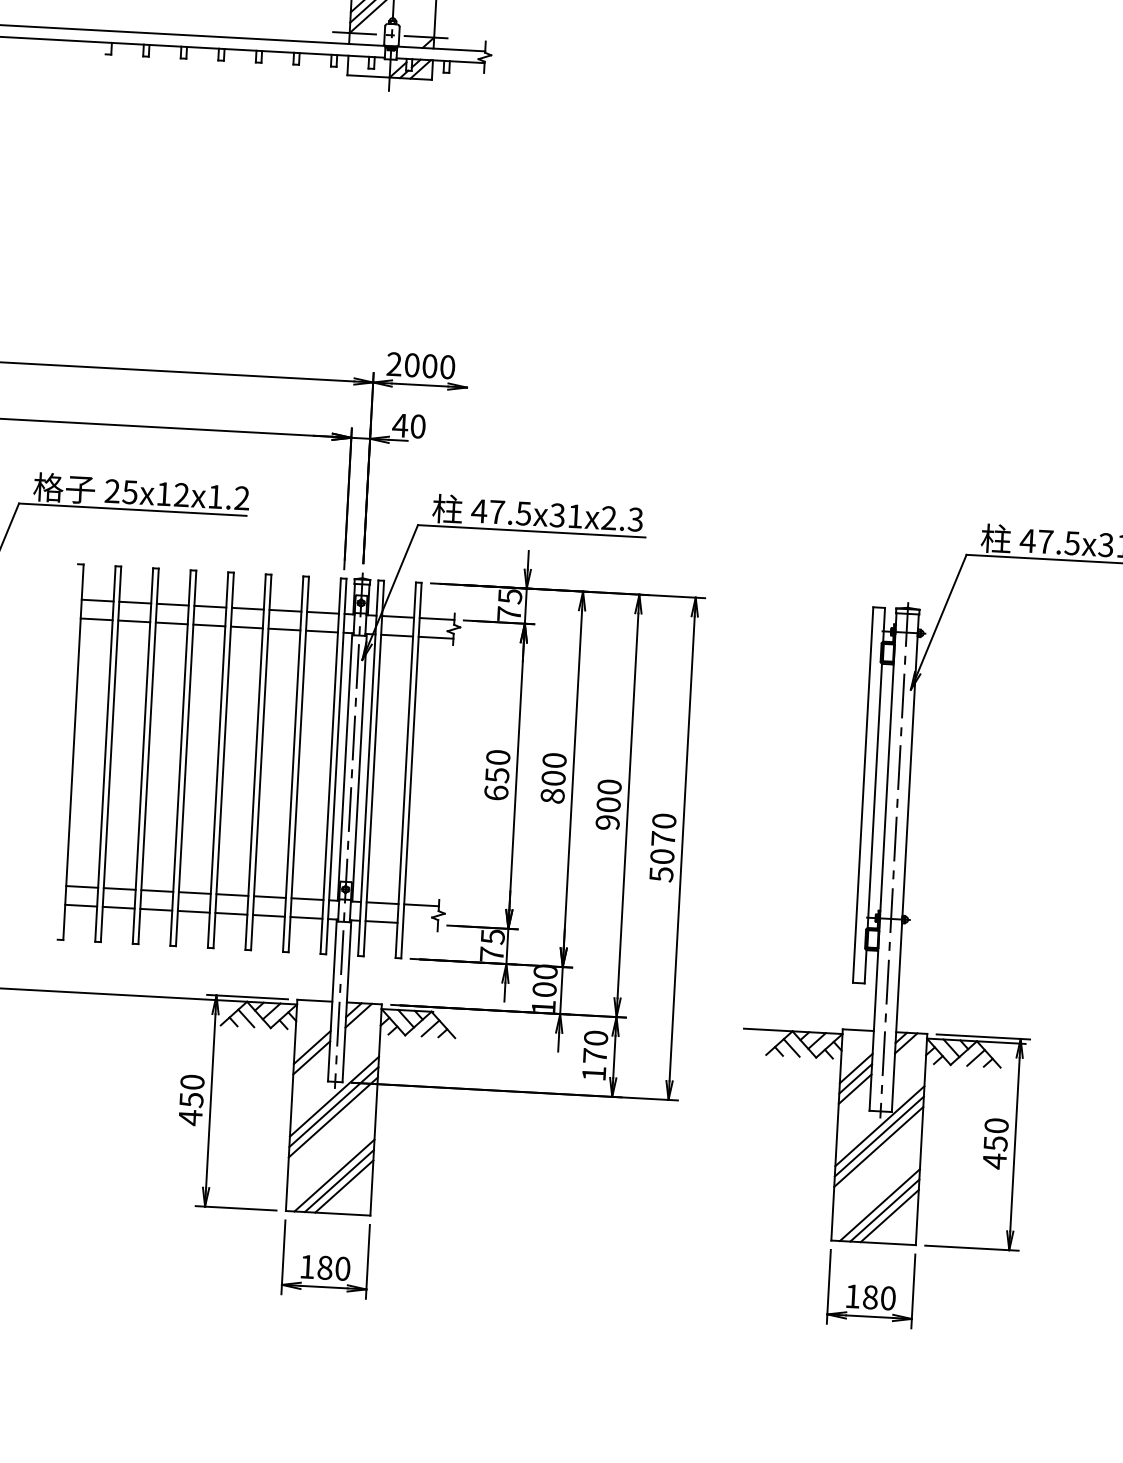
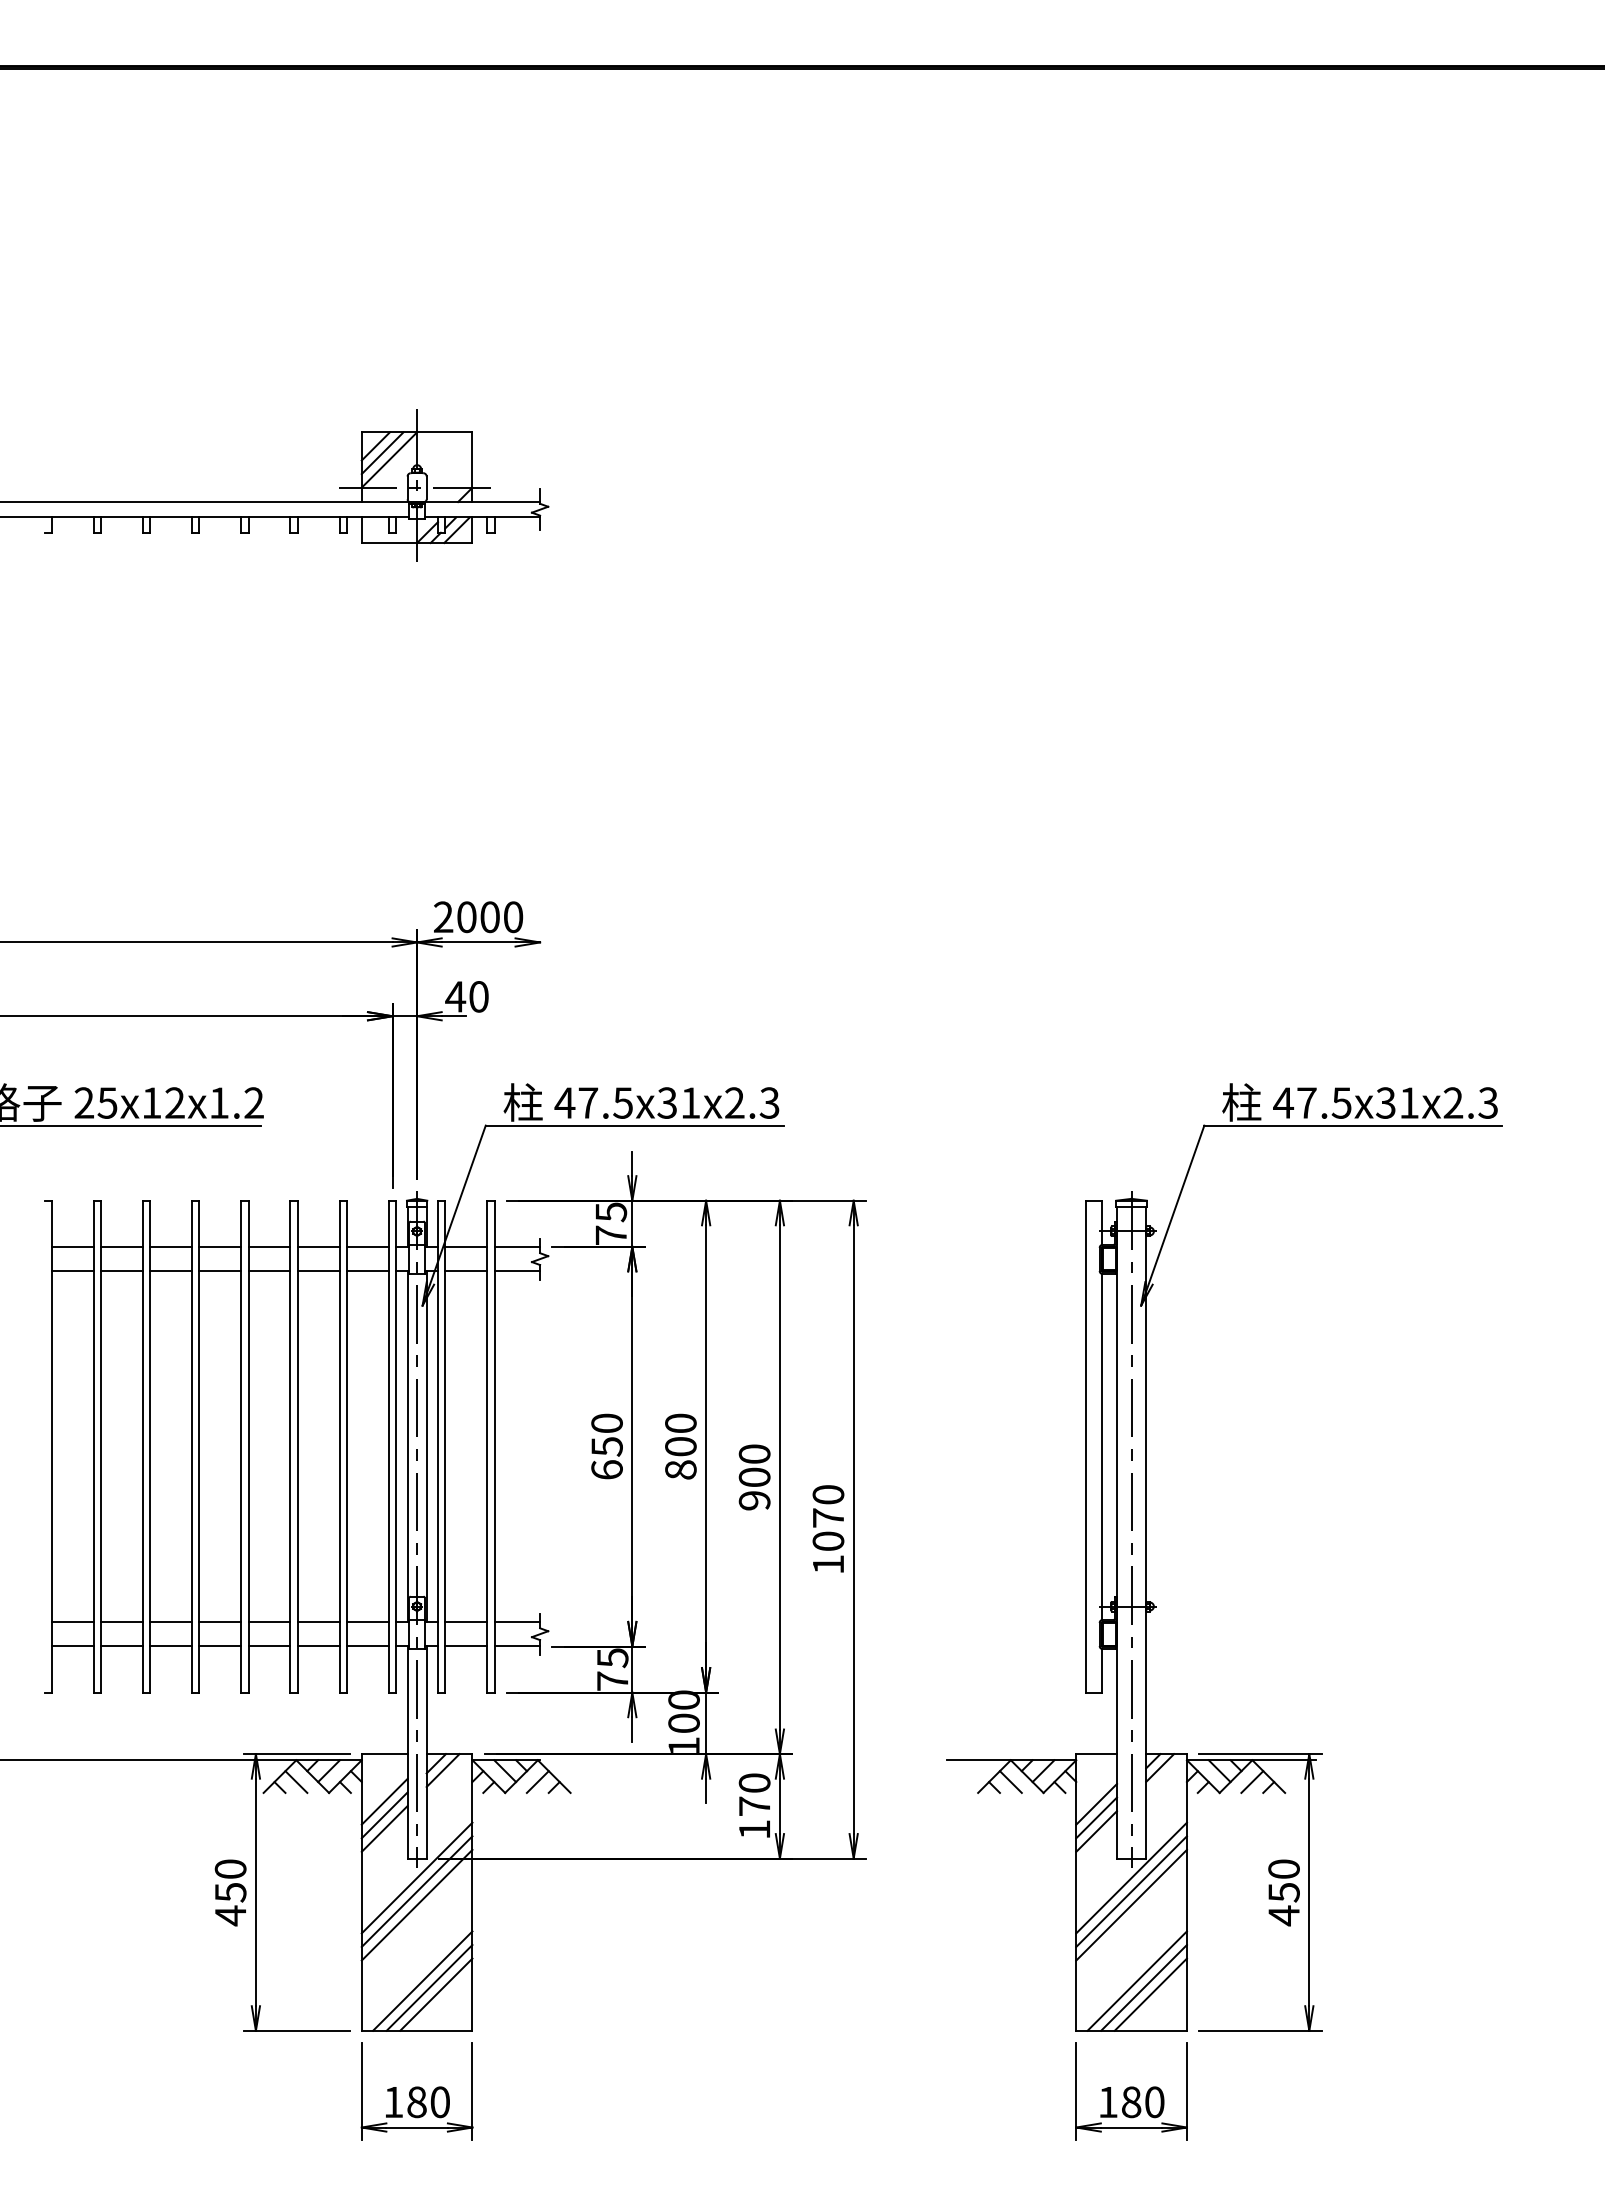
text: (661, 874) -> (828, 1564), 5070 -> 1070
line: (420, 924) -> (517, 1646), added
line: (312, 1036) -> (384, 1801), added

